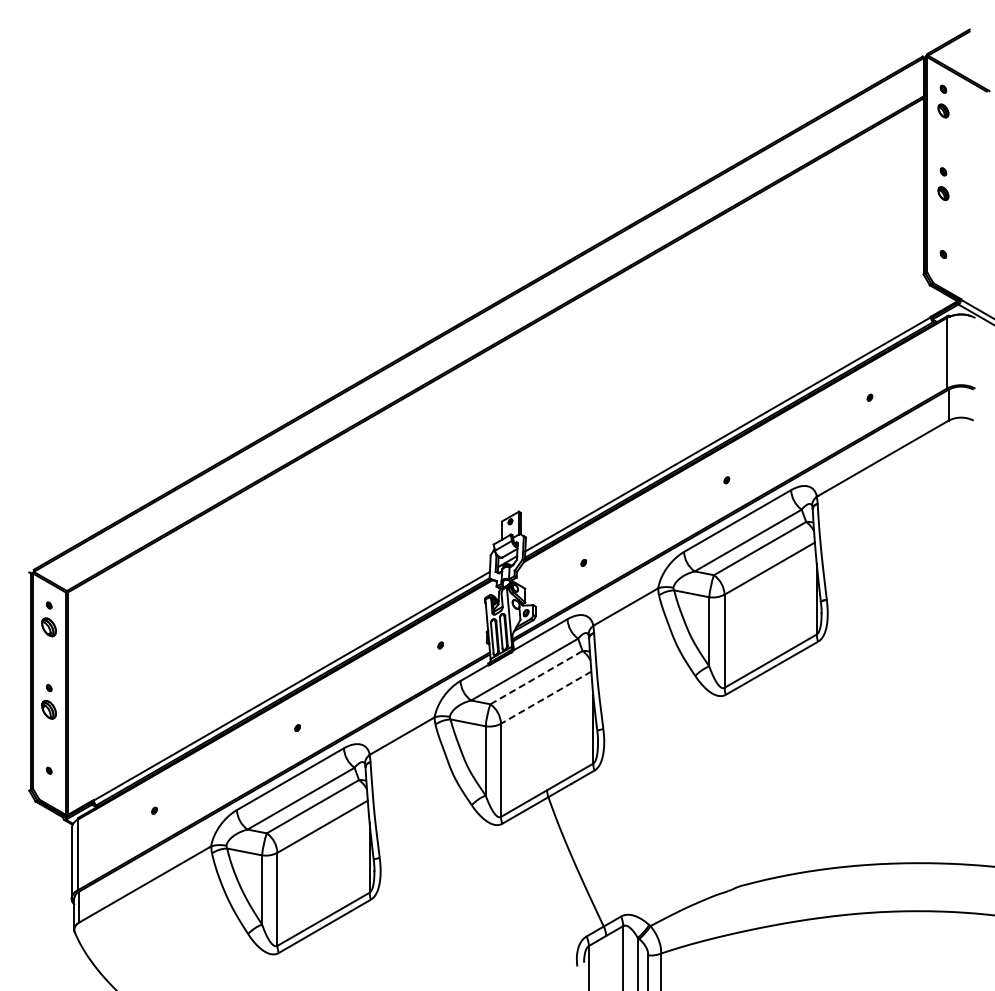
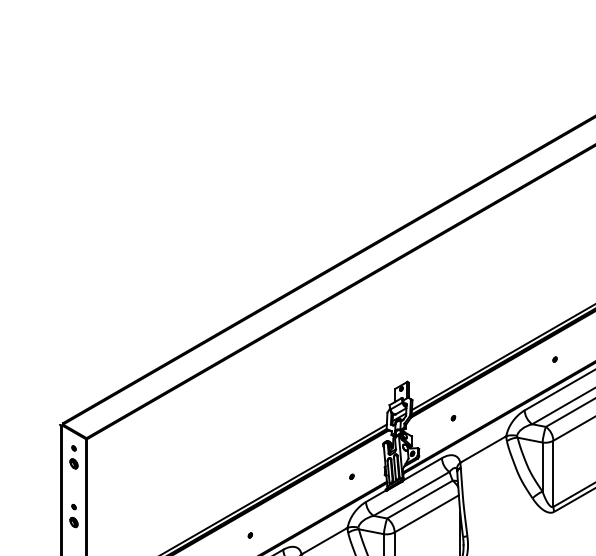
part: (49, 626) -> (74, 463), size x0.71
line: (536, 677) -> (419, 499), dashed -> solid
line: (545, 697) -> (426, 513), dashed -> solid
part: (49, 709) -> (74, 522), size x0.71

